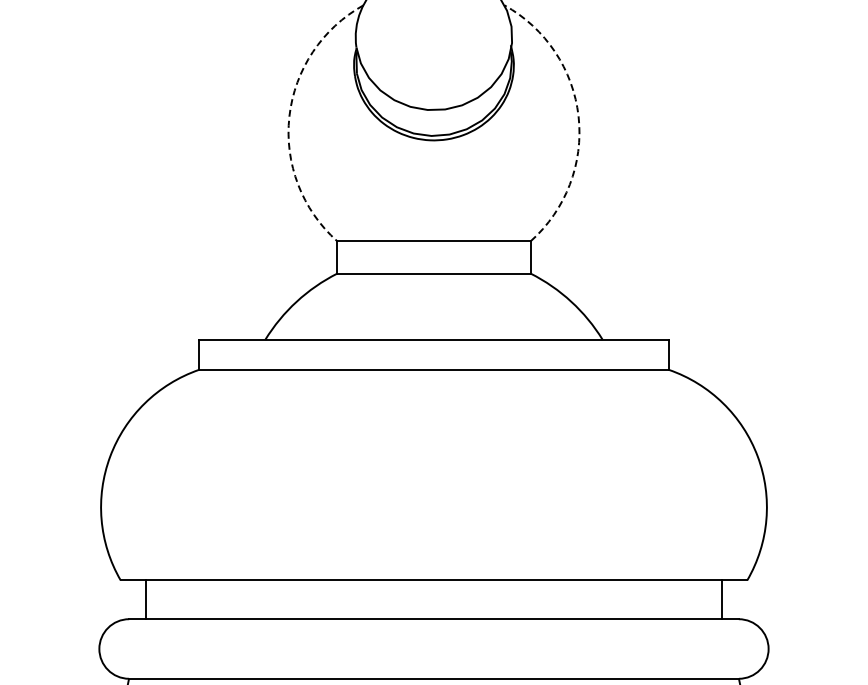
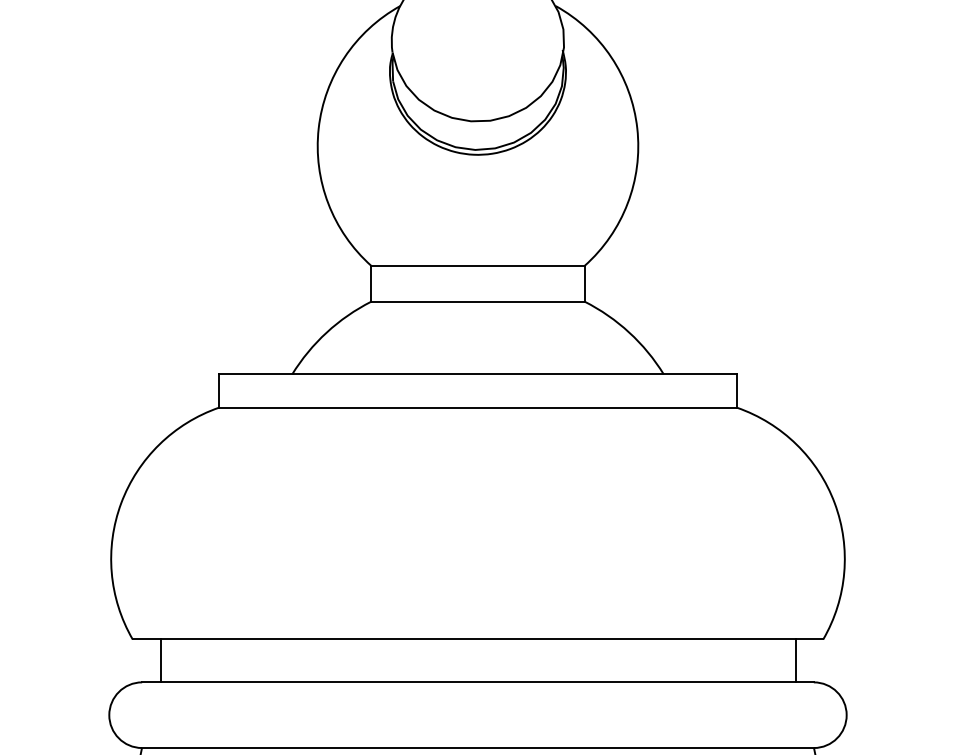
arc: (289, 116) -> (318, 128), dashed -> solid
arc: (578, 116) -> (637, 128), dashed -> solid

